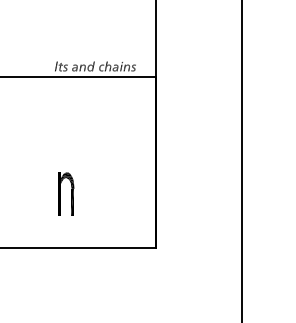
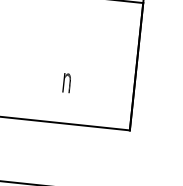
part: (66, 193) -> (67, 82), size x0.6

